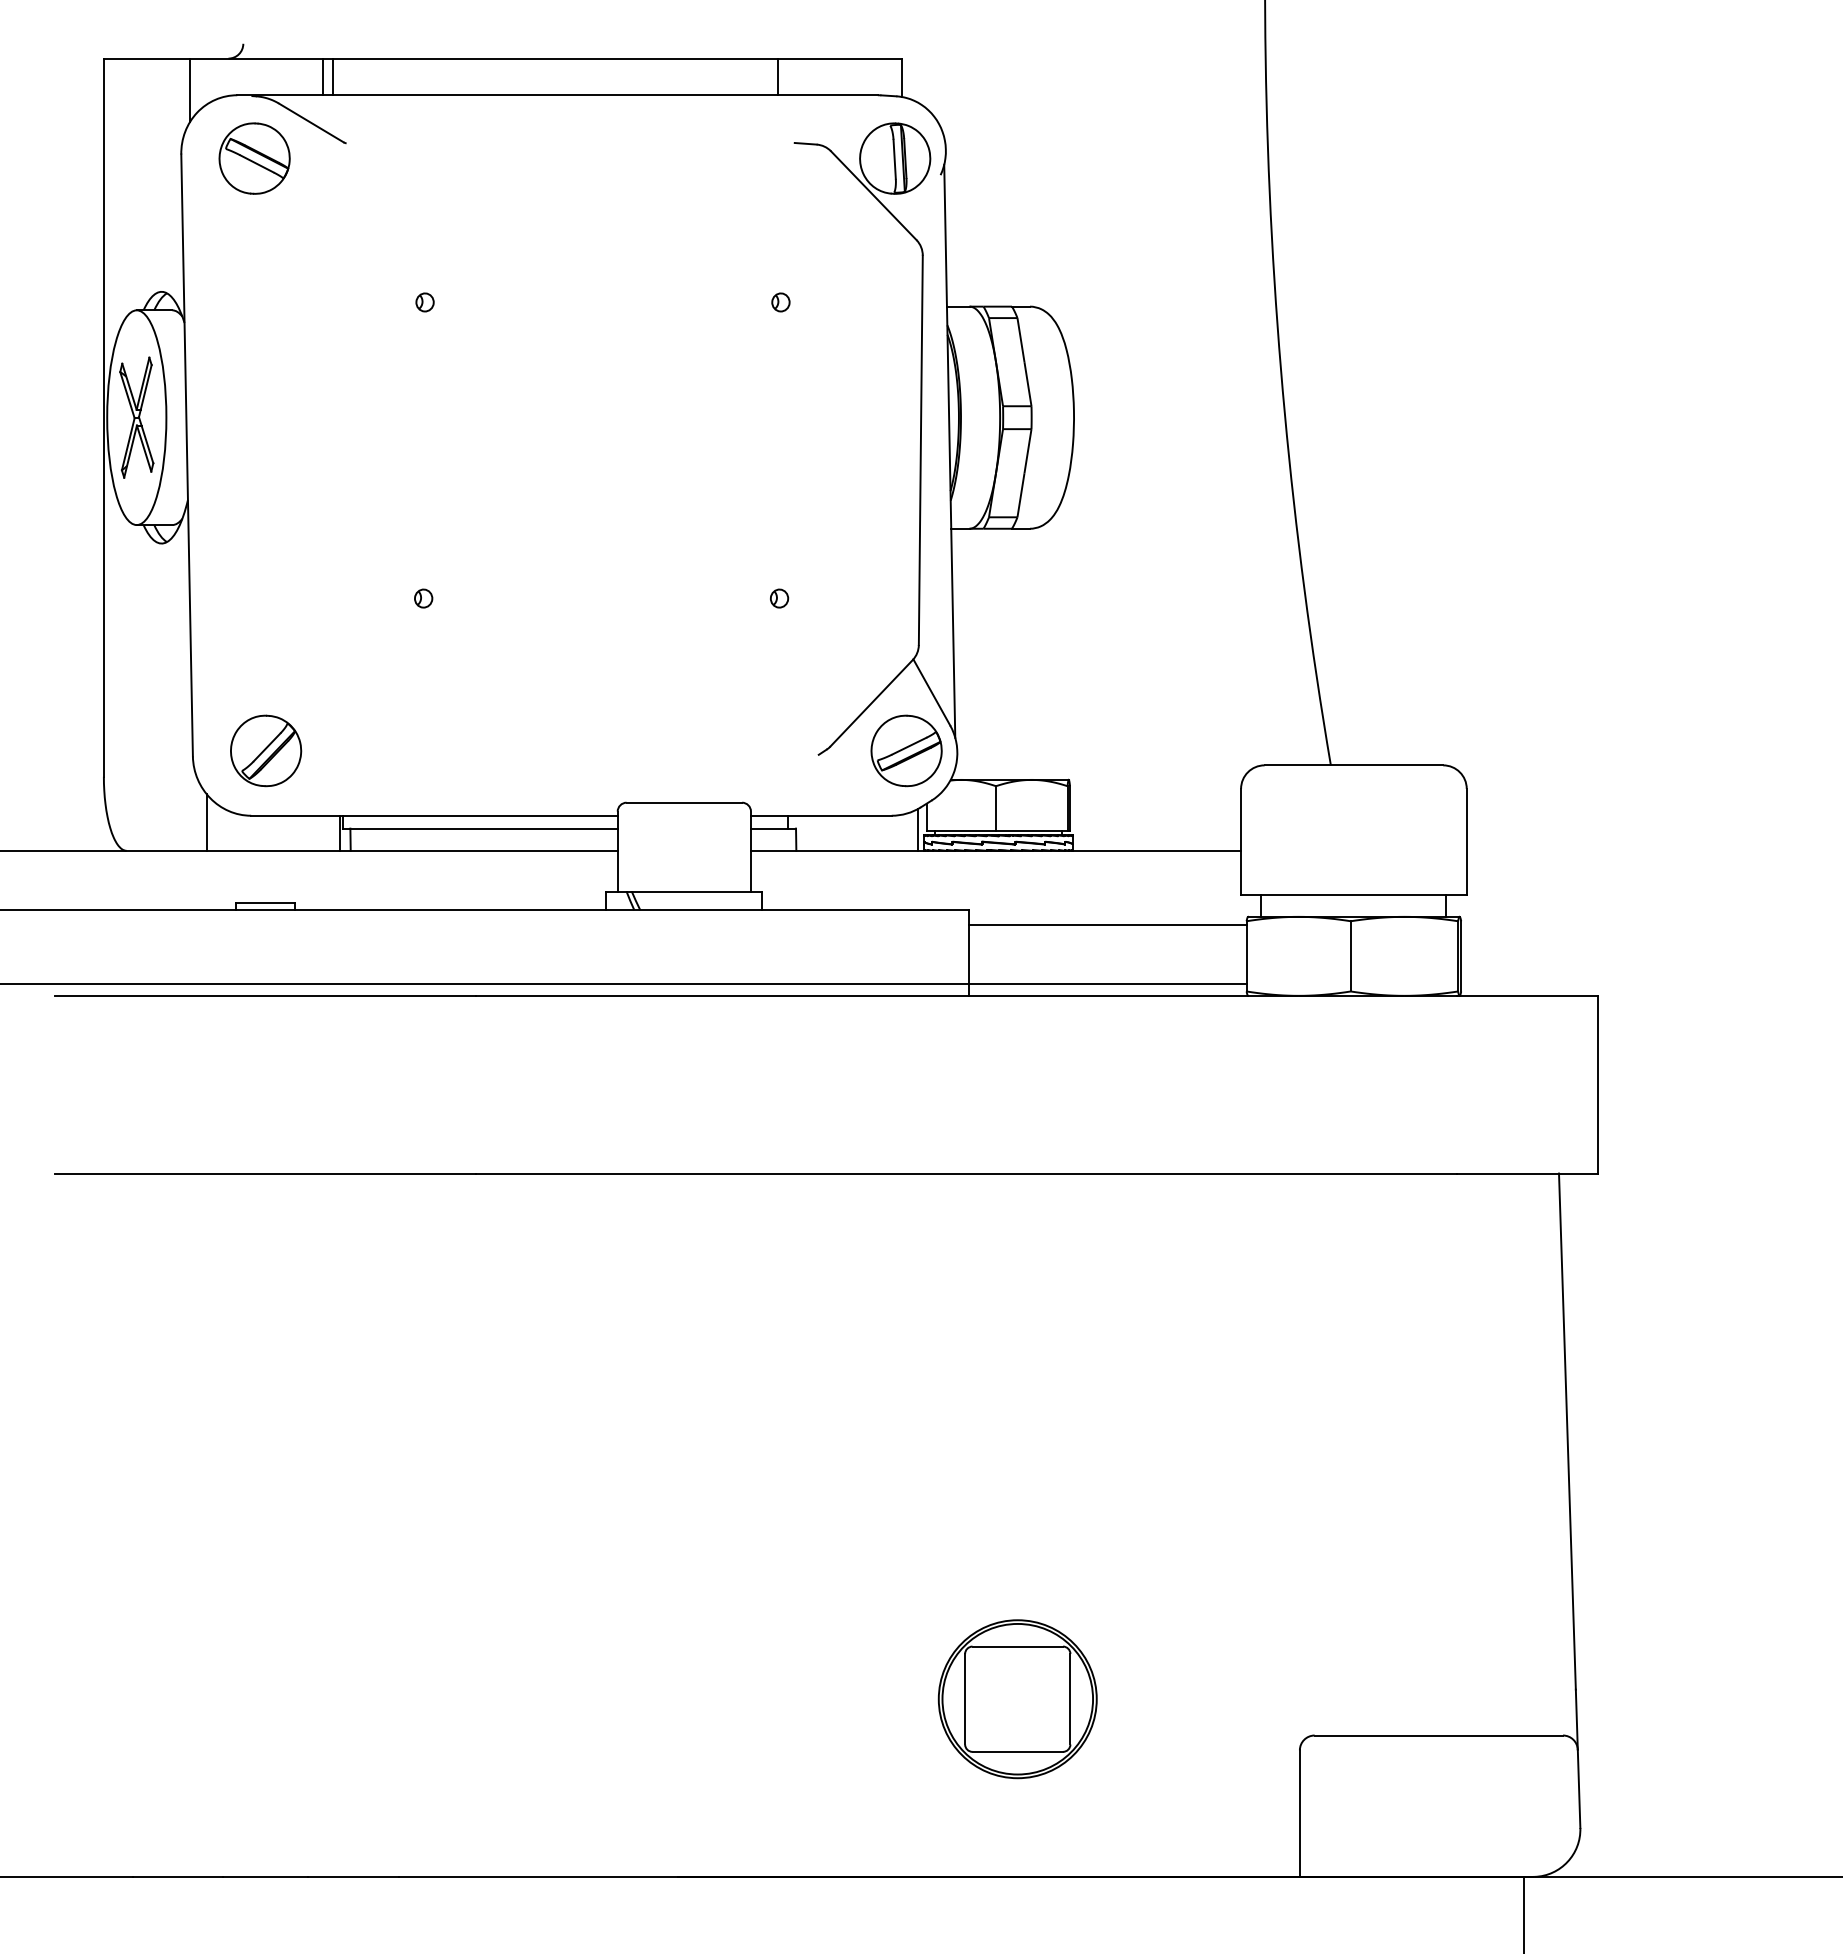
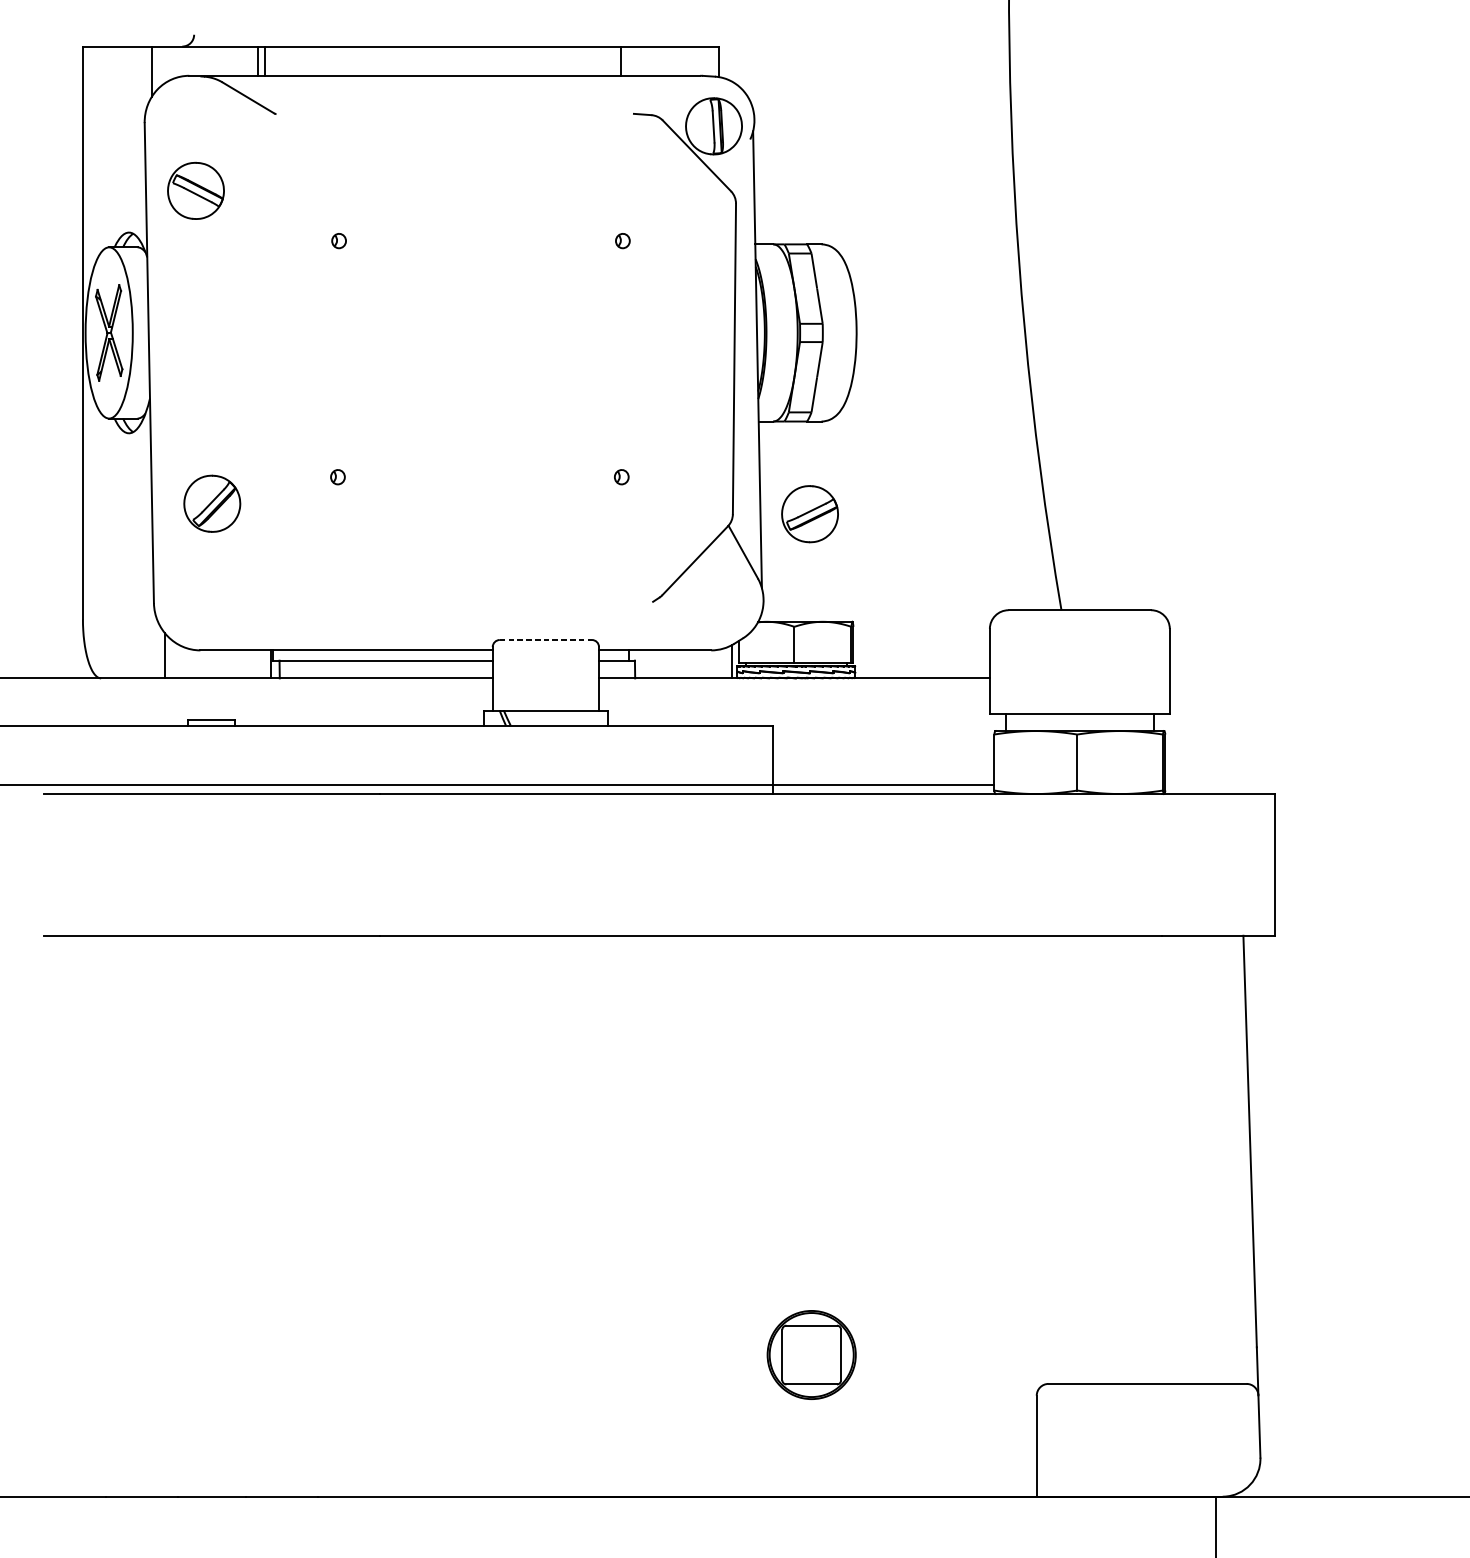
part: (254, 158) -> (195, 190), moved
part: (266, 750) -> (212, 503), moved
part: (906, 750) -> (809, 513), moved
line: (684, 802) -> (545, 639), solid -> dashed
line: (1107, 924) -> (883, 737), removed
part: (1017, 1699) -> (811, 1355), size x0.7

